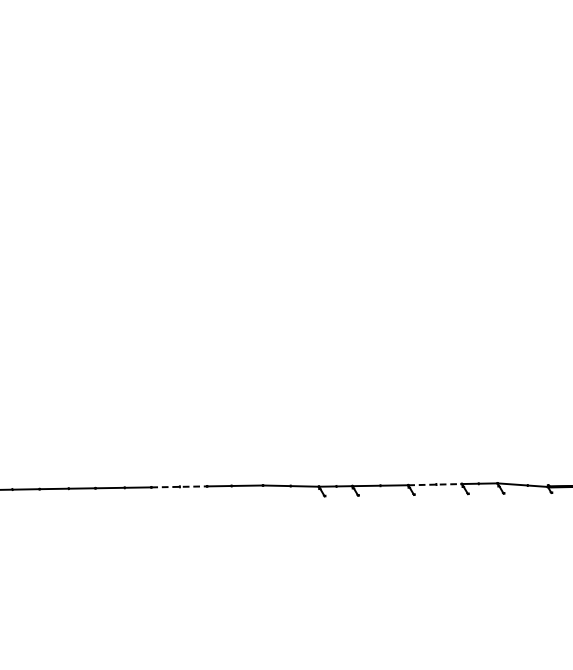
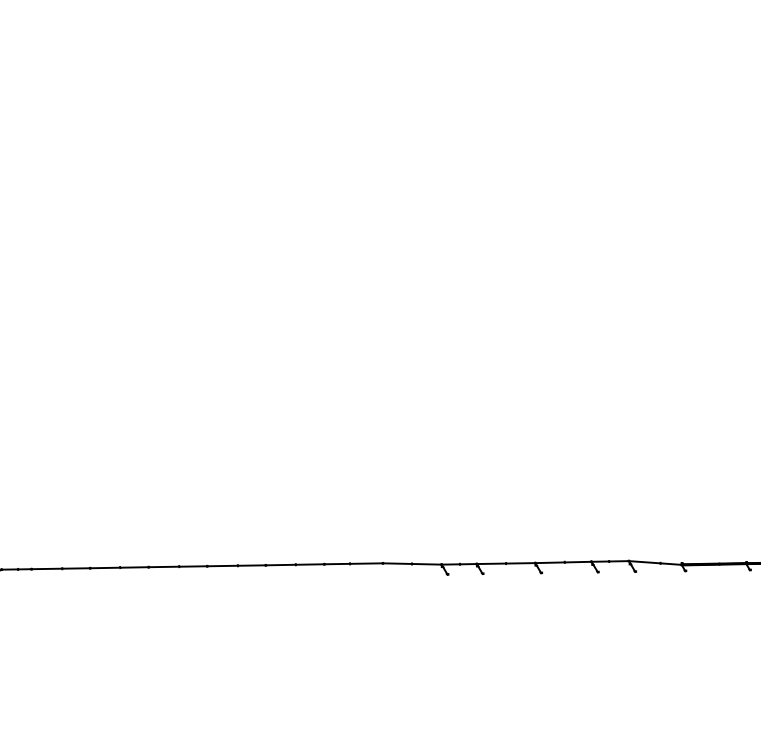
line: (435, 484) -> (563, 562), dashed -> solid
line: (179, 486) -> (295, 564), dashed -> solid

